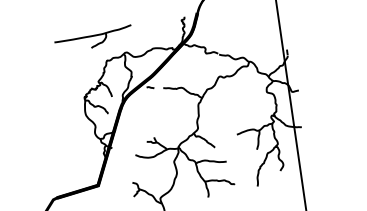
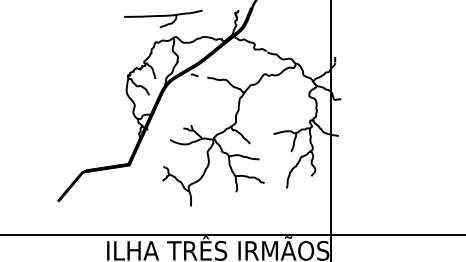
part: (93, 38) -> (163, 18), moved

